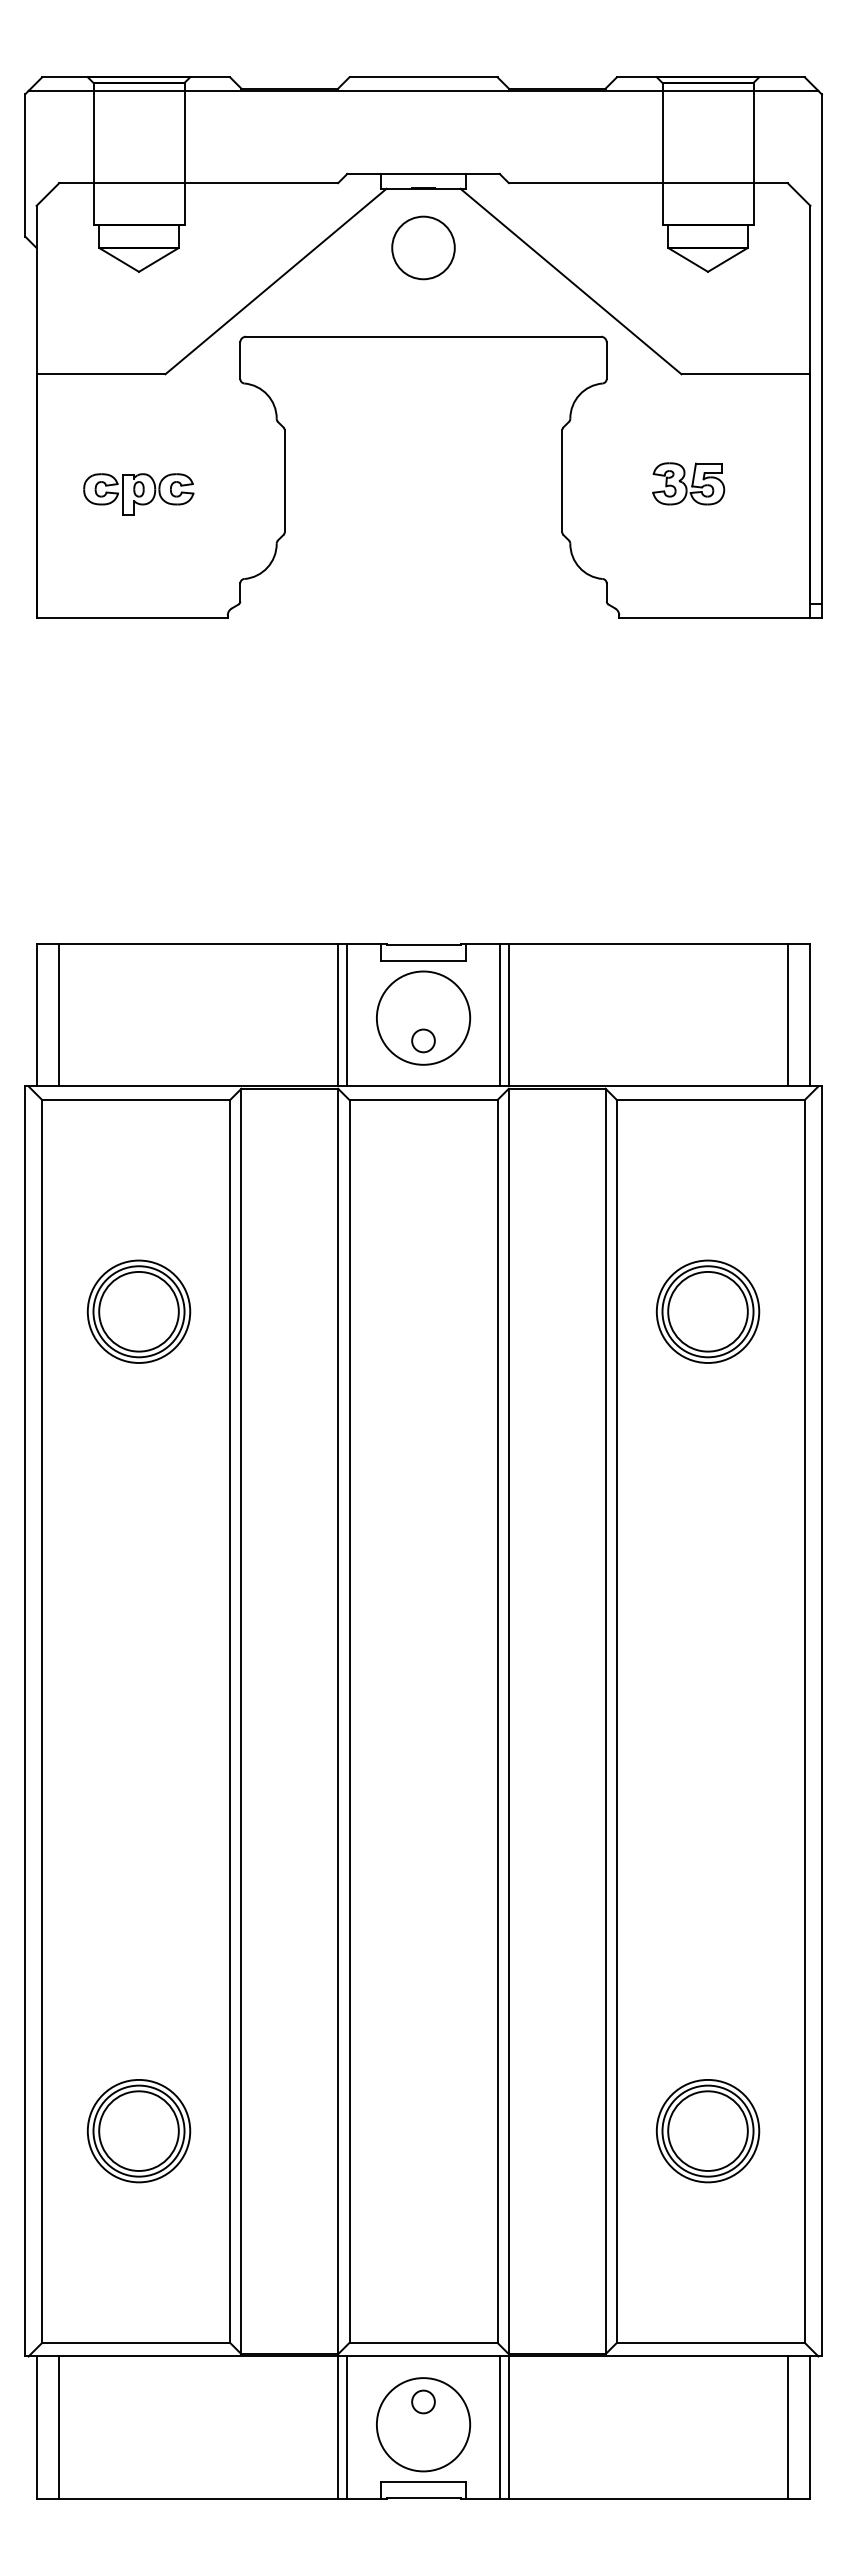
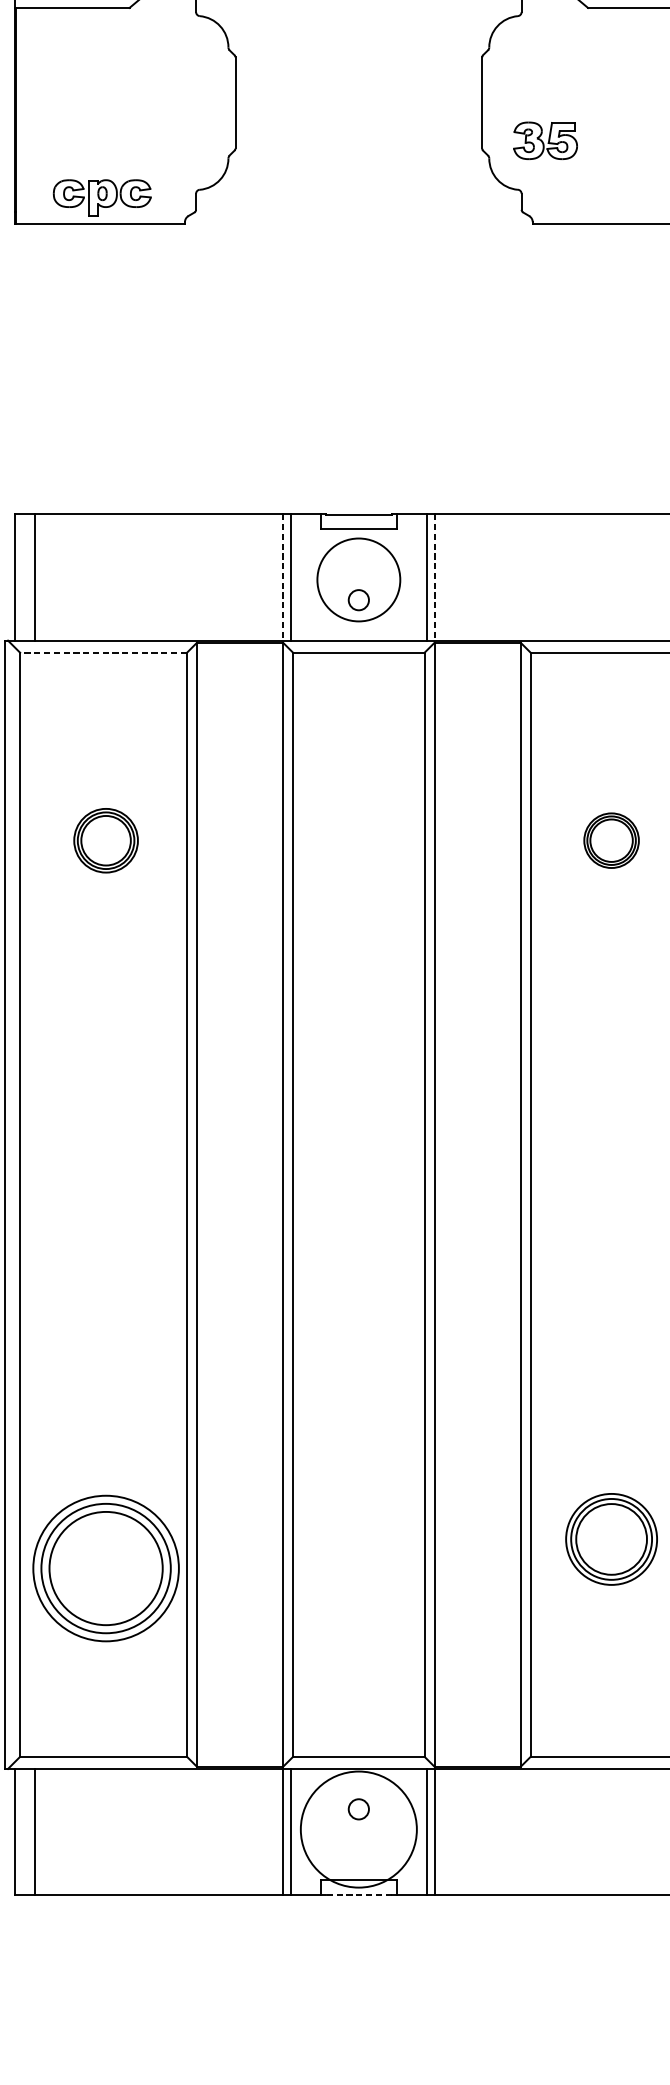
part: (688, 483) -> (545, 140), moved
part: (138, 494) -> (102, 198), moved
line: (338, 1015) -> (283, 577), solid -> dashed
line: (508, 1015) -> (434, 577), solid -> dashed
line: (136, 1100) -> (103, 653), solid -> dashed
part: (138, 1311) -> (105, 840), size x0.7
part: (707, 1311) -> (611, 840), size x0.6
part: (138, 2131) -> (105, 1569), size x1.6
part: (707, 2131) -> (611, 1539), moved
circle: (423, 2424) -> (358, 1829), size x1.4
line: (423, 2498) -> (358, 1895), solid -> dashed

